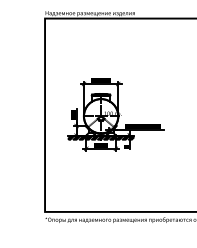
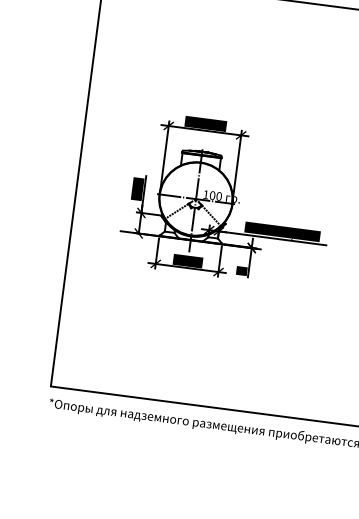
hatch: (101, 137) -> (191, 244), removed

